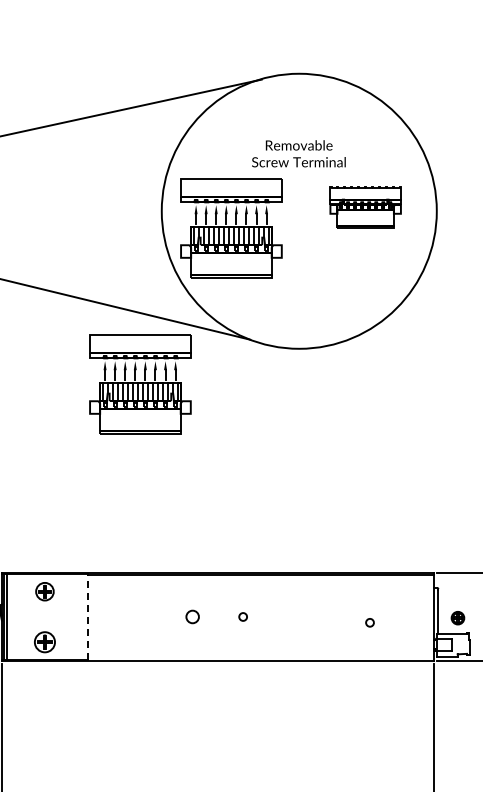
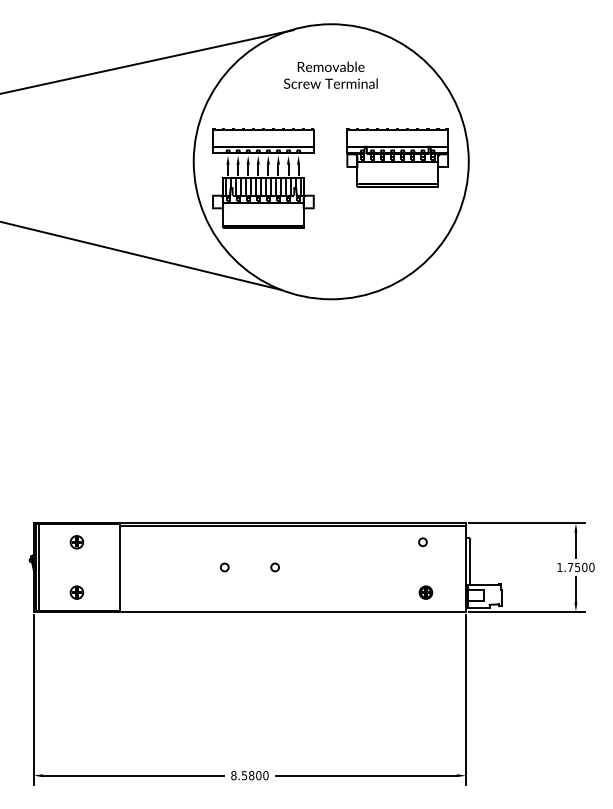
text: (298, 153) -> (330, 74), moved
part: (365, 207) -> (397, 157), size x1.43
part: (140, 384) -> (172, 334), removed
part: (44, 592) -> (76, 542), size x0.71
line: (88, 616) -> (120, 566), dashed -> solid
circle: (192, 617) -> (224, 567), size x0.62
part: (457, 618) -> (425, 592), moved
circle: (369, 623) -> (422, 542), moved
part: (44, 642) -> (76, 592), size x0.62

